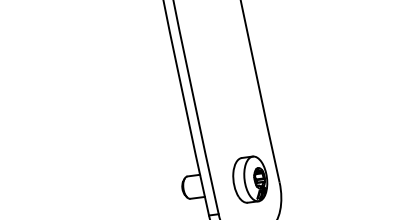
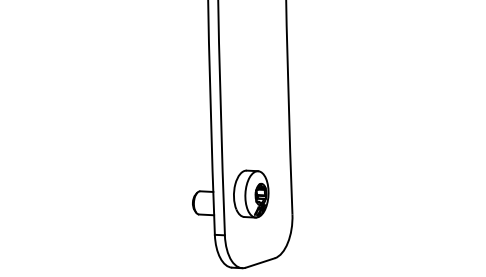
part: (250, 179) -> (251, 193), moved

